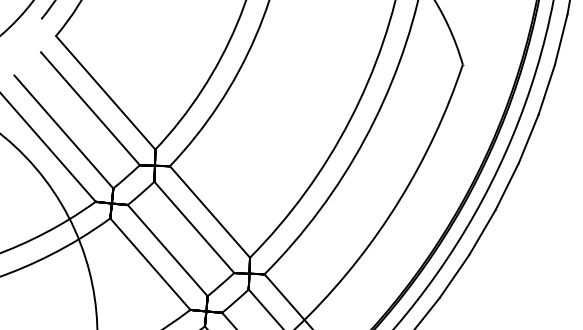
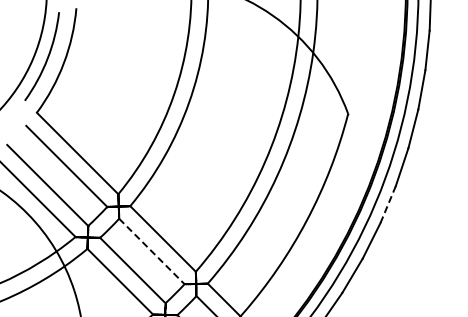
line: (507, 186) -> (388, 204), solid -> dashed
line: (195, 227) -> (152, 251), solid -> dashed

